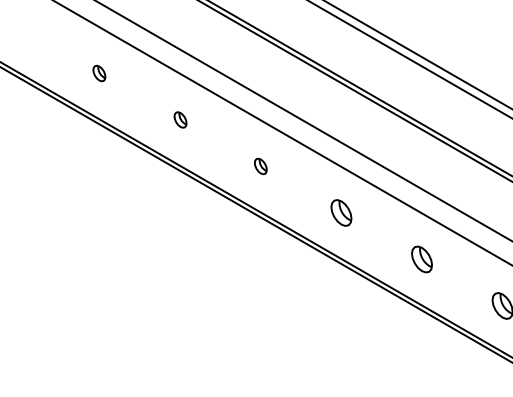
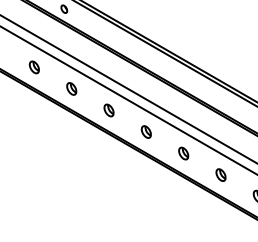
part: (97, 73) -> (33, 67), size x1.67
part: (179, 118) -> (71, 88), size x1.67
part: (259, 166) -> (108, 110), size x1.67

